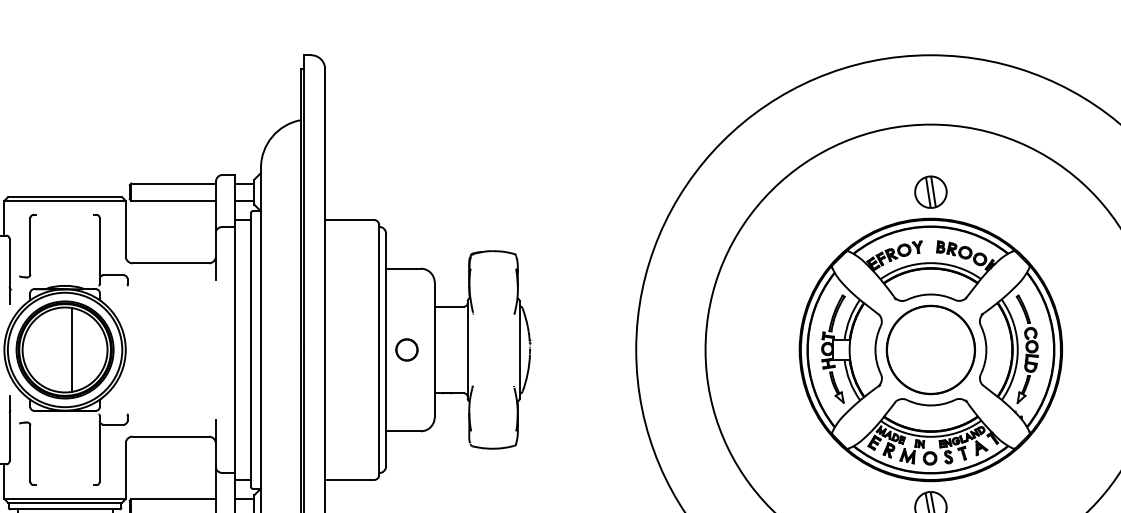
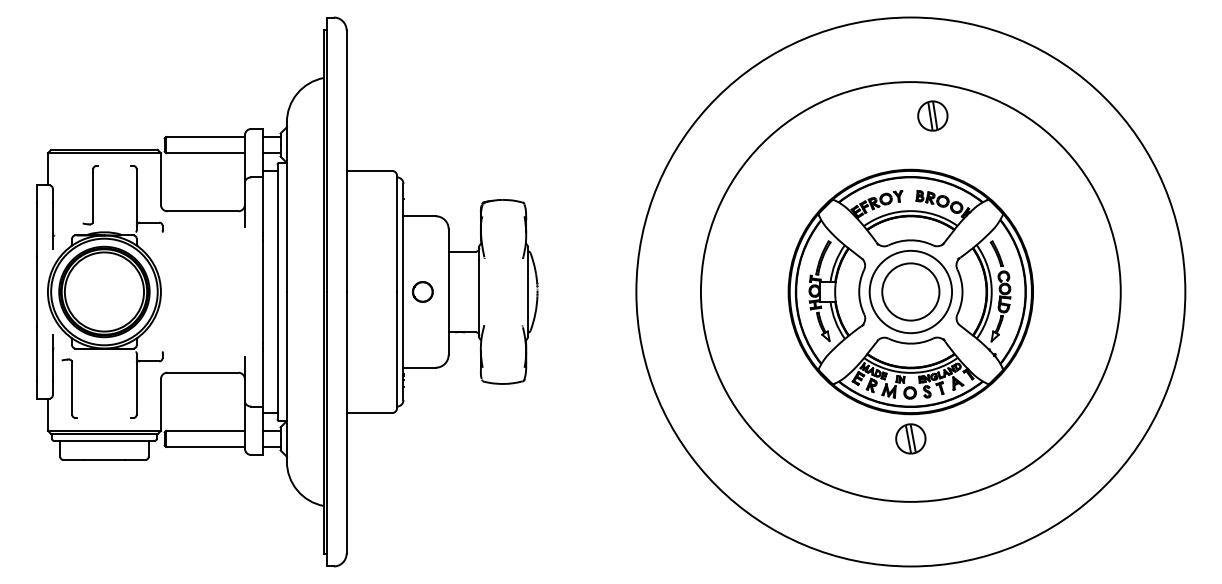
part: (930, 191) -> (932, 115), moved
part: (27, 246) -> (90, 195), moved
line: (71, 349) -> (110, 291), removed
circle: (930, 349) -> (910, 291), size x0.7

